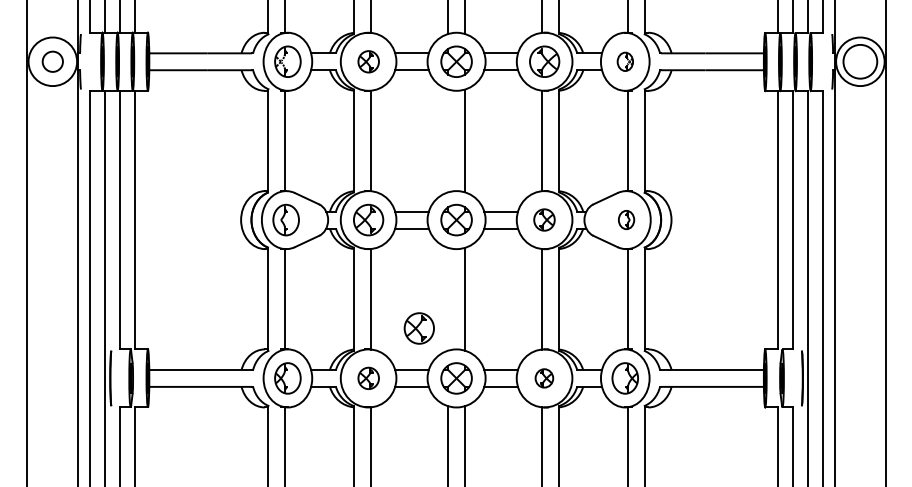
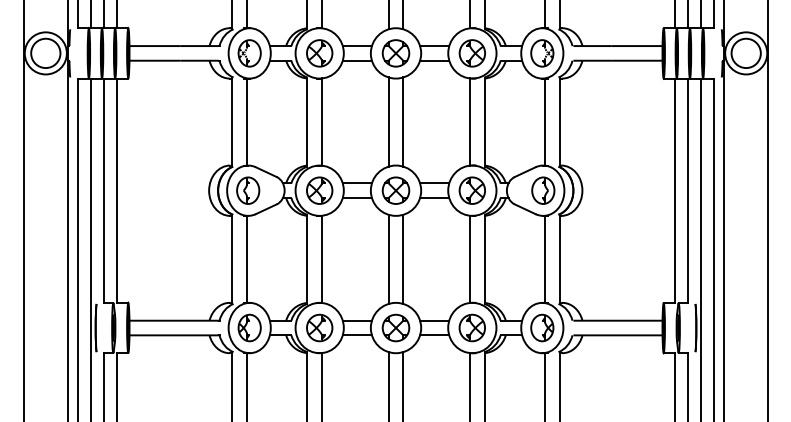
circle: (52, 61) -> (45, 53), size x1.67
part: (368, 61) -> (319, 53), size x1.43
part: (625, 61) -> (542, 53), size x1.67
line: (447, 140) -> (388, 121), added
part: (543, 219) -> (471, 190), size x1.43
part: (626, 219) -> (543, 190), size x1.67
line: (447, 298) -> (388, 258), added
part: (419, 328) -> (363, 284), removed
part: (368, 377) -> (319, 327), size x1.43
part: (543, 377) -> (471, 327), size x1.67

